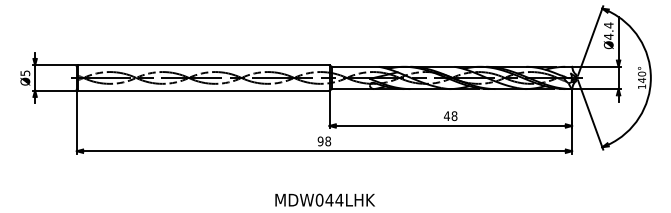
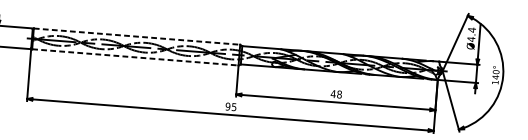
line: (203, 65) -> (136, 36), solid -> dashed
line: (203, 90) -> (135, 57), solid -> dashed
text: (328, 141) -> (234, 107), 98 -> 95

